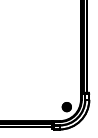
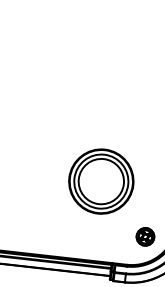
part: (43, 83) -> (101, 181), added

